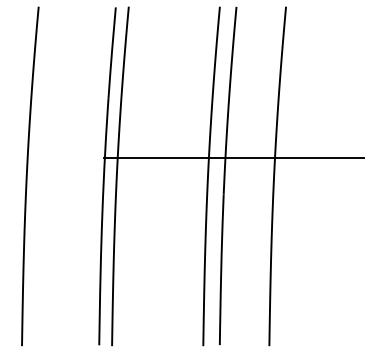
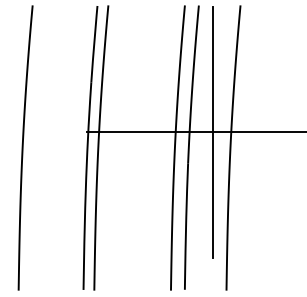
line: (253, 157) -> (213, 132), added

